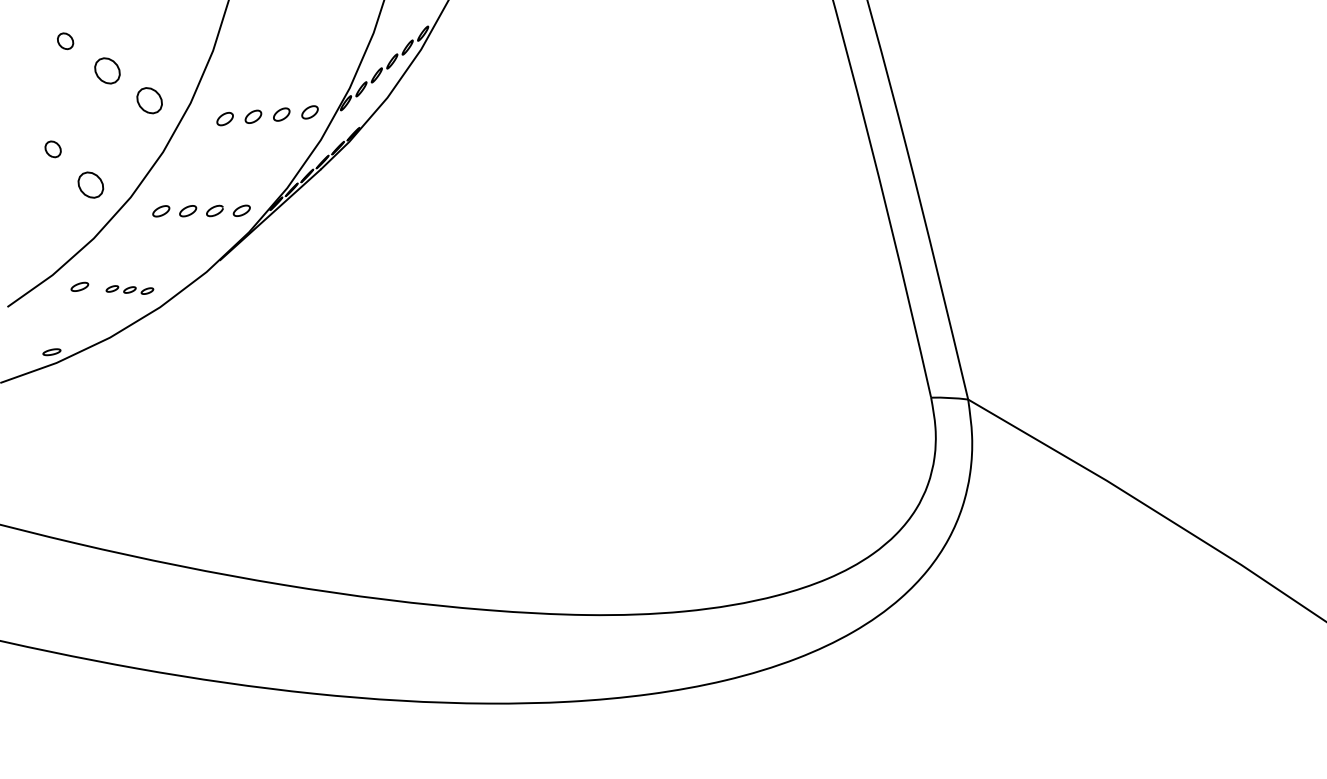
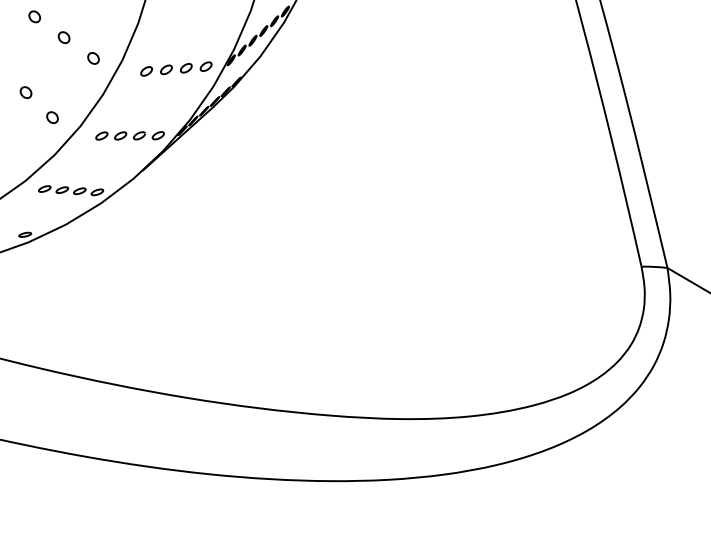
part: (107, 70) -> (64, 37), size x0.62
part: (148, 100) -> (92, 58), size x0.62
part: (90, 184) -> (52, 117), size x0.62
part: (129, 289) -> (79, 190), size x1.43

